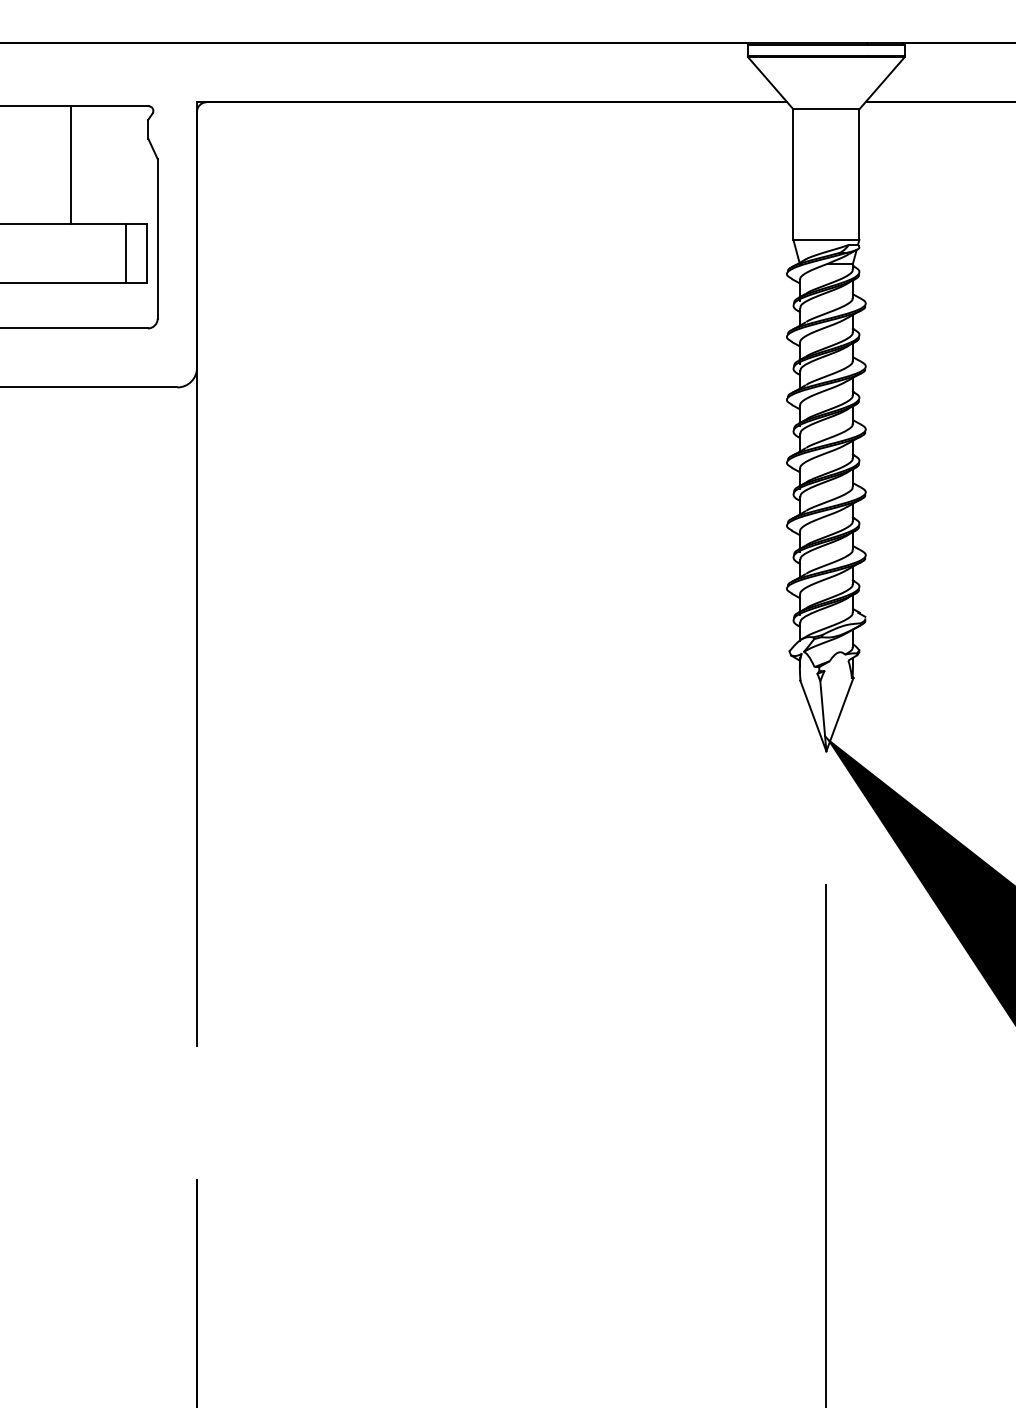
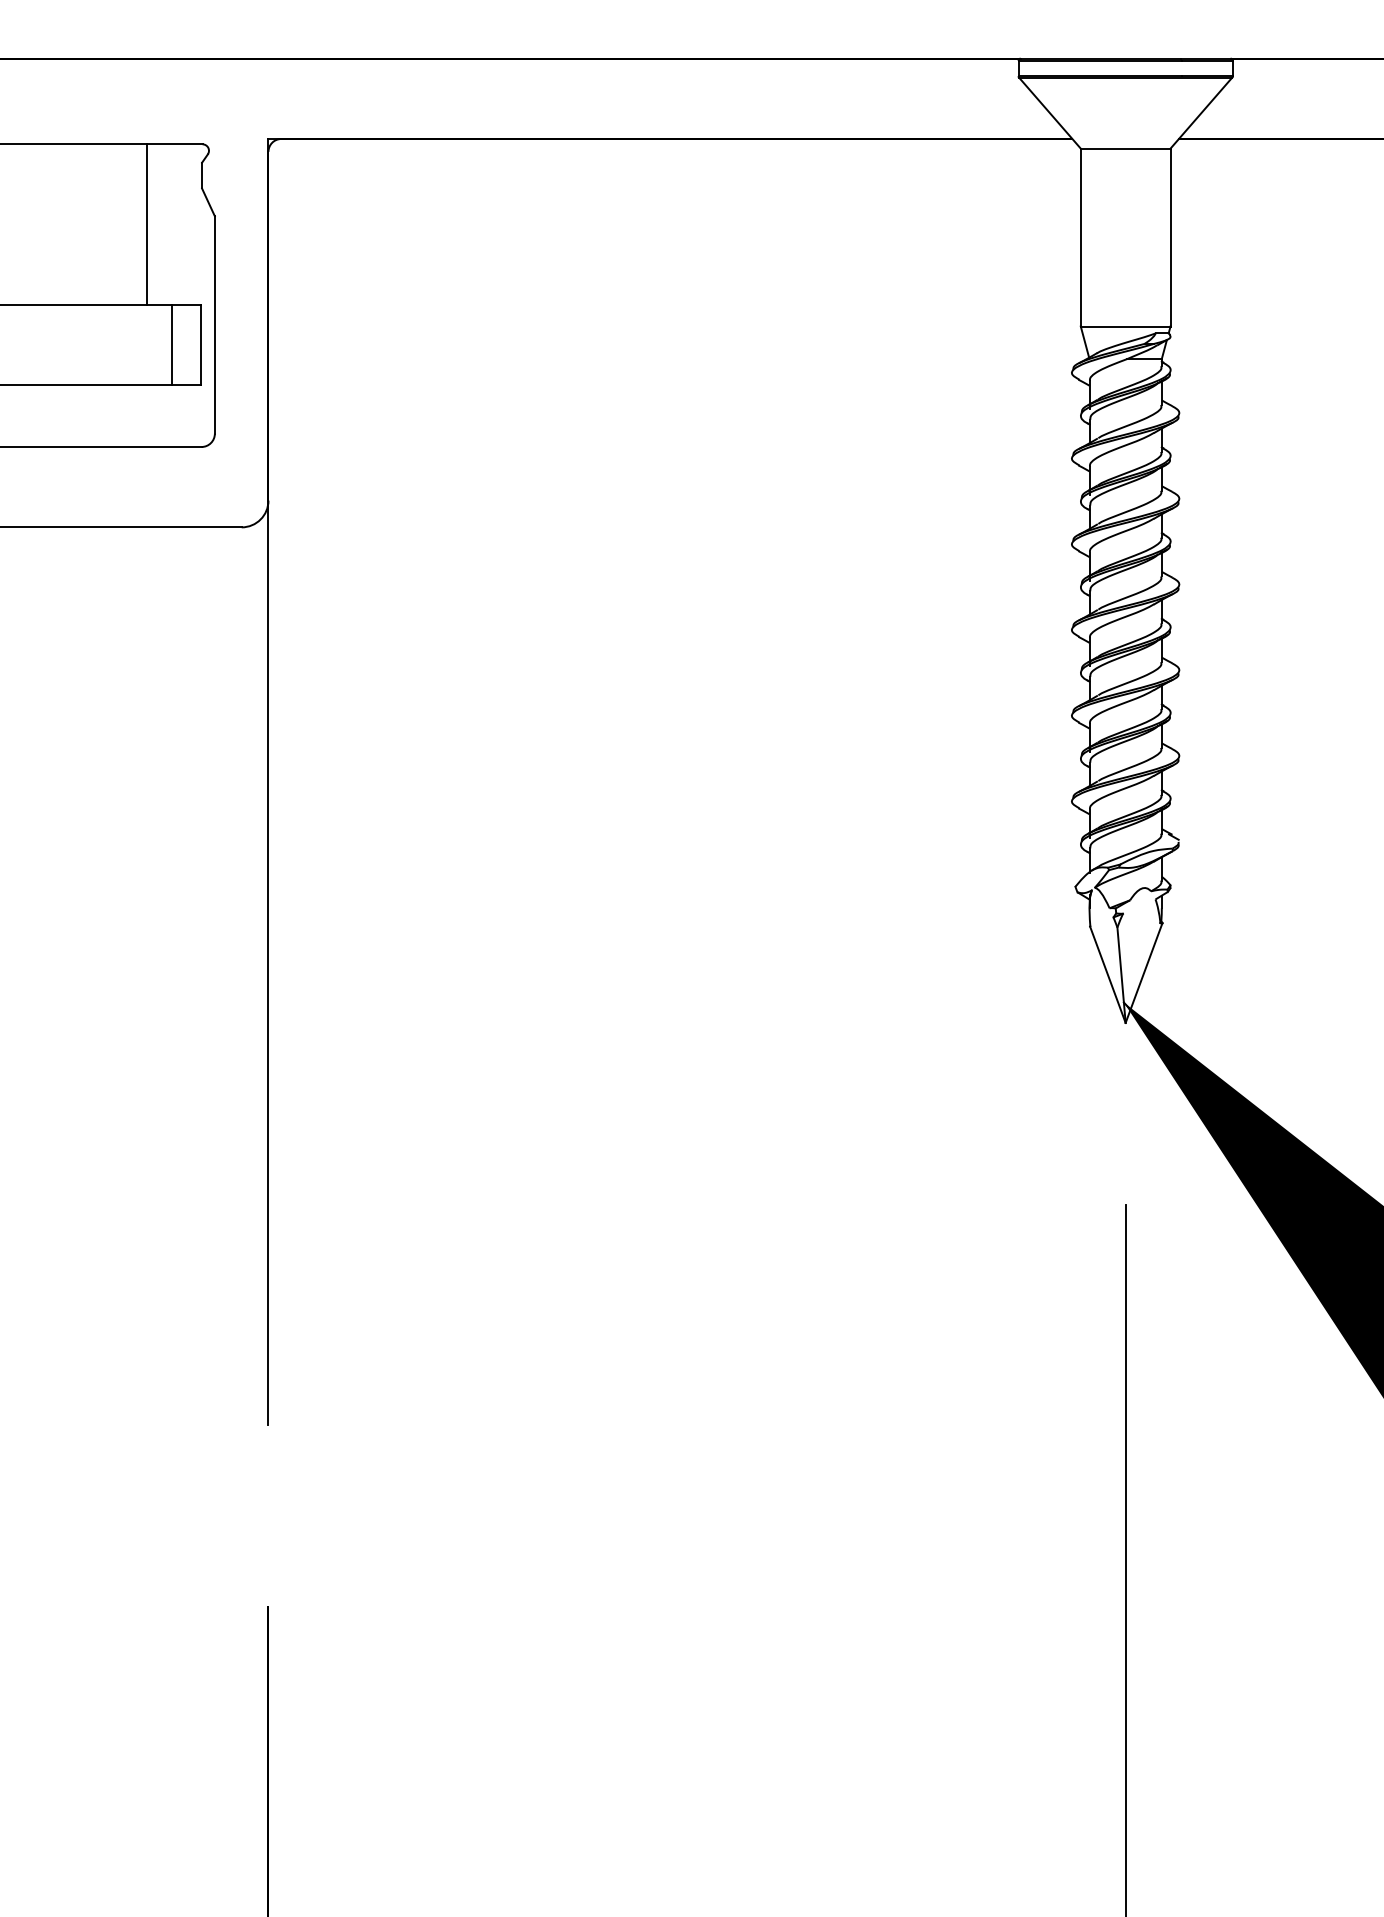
line: (70, 165) -> (147, 224), moved

